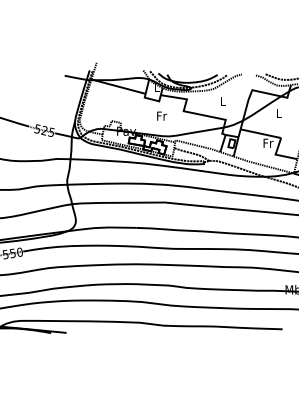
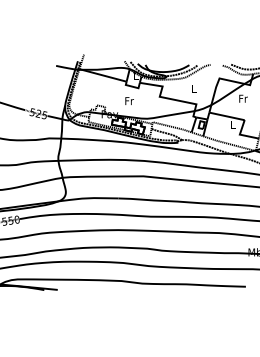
text: (279, 112) -> (243, 97), L -> Fr
text: (162, 115) -> (130, 100), moved
text: (268, 142) -> (233, 124), Fr -> L

